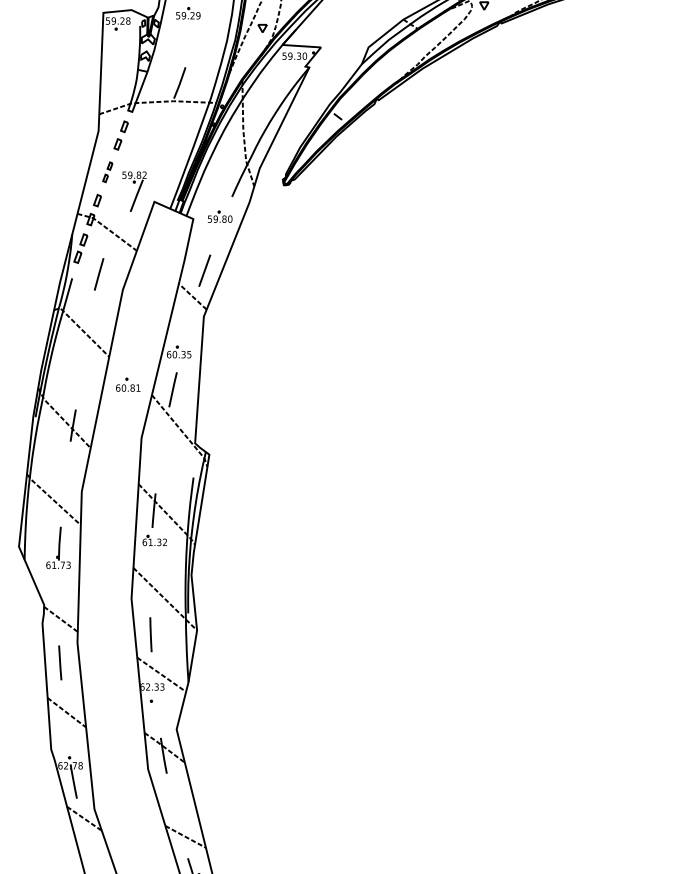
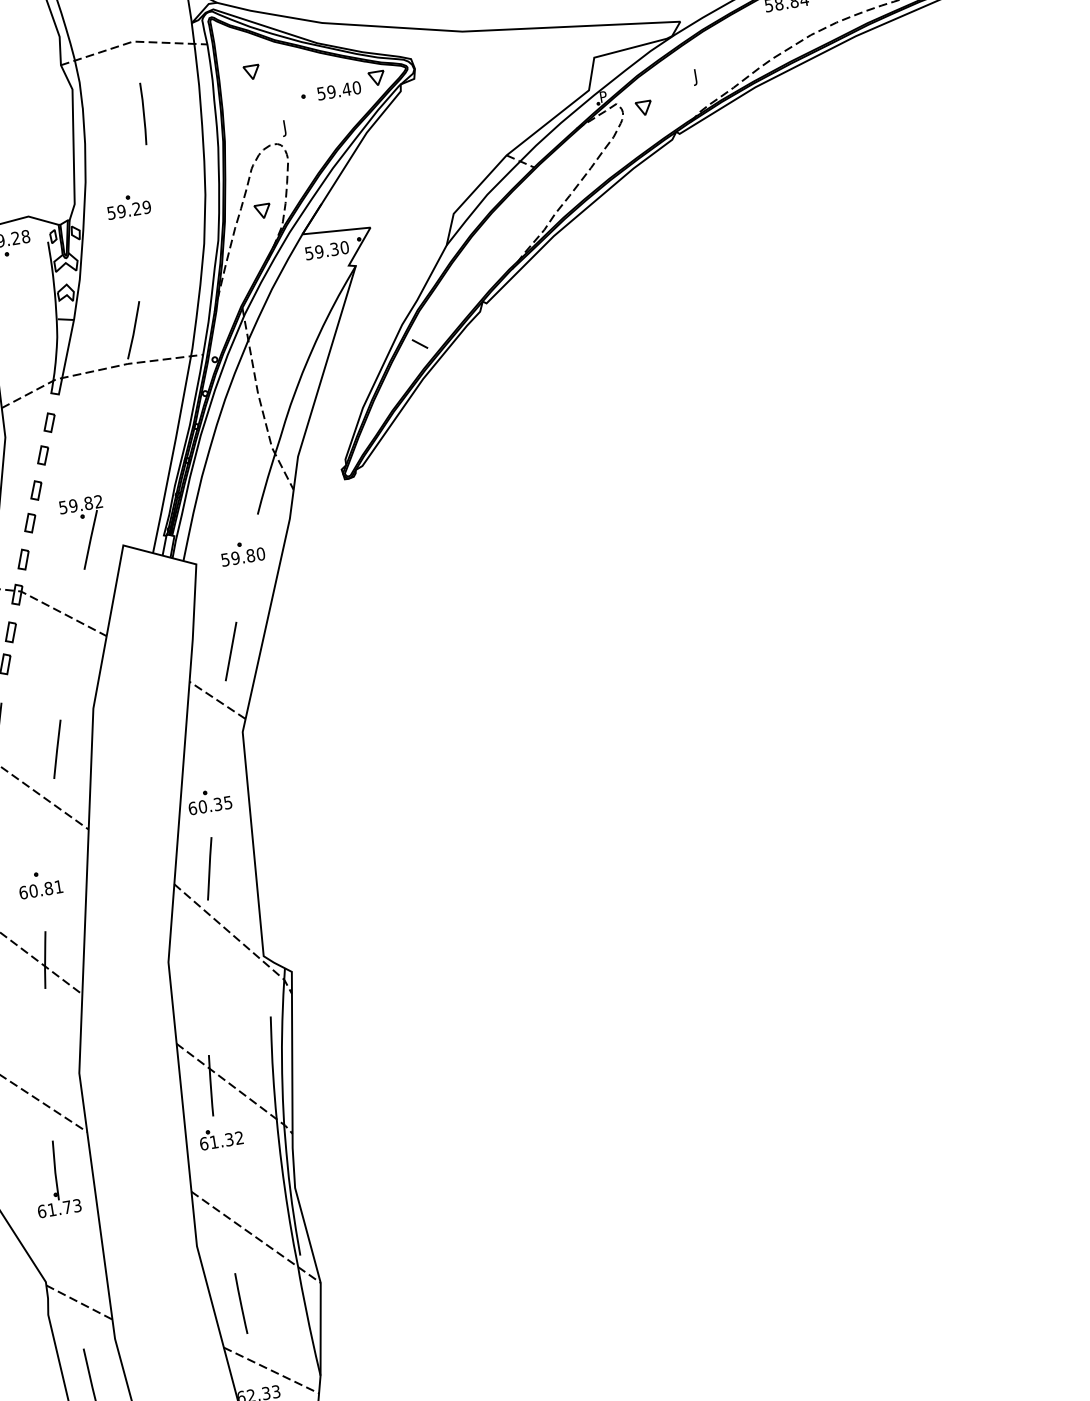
part: (107, 172) -> (32, 507), size x1.43
line: (99, 274) -> (58, 749), moved
part: (128, 384) -> (40, 883), moved

